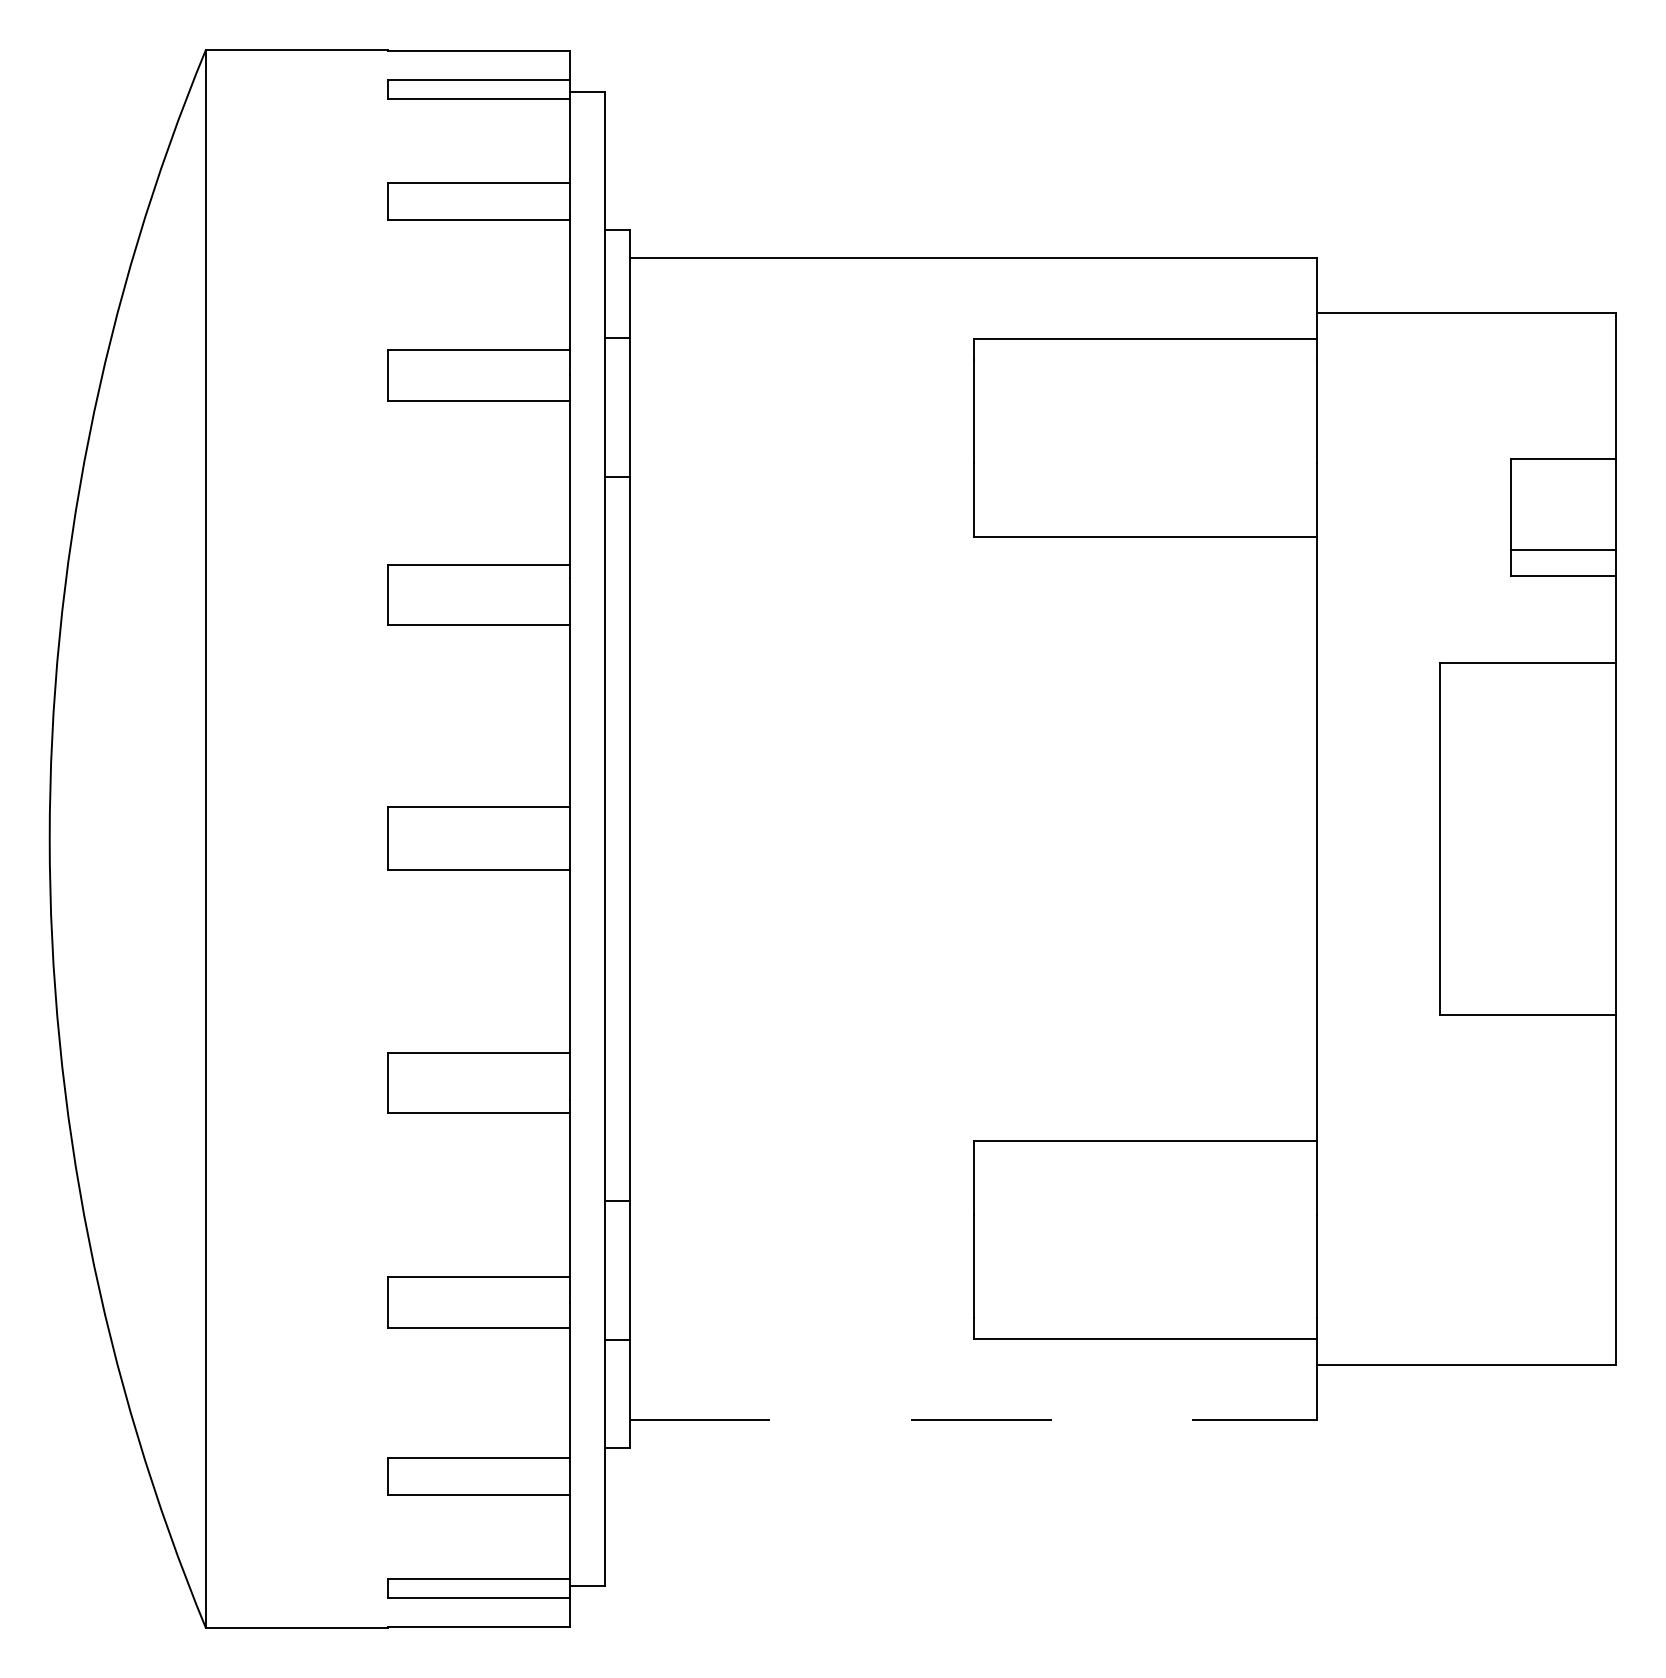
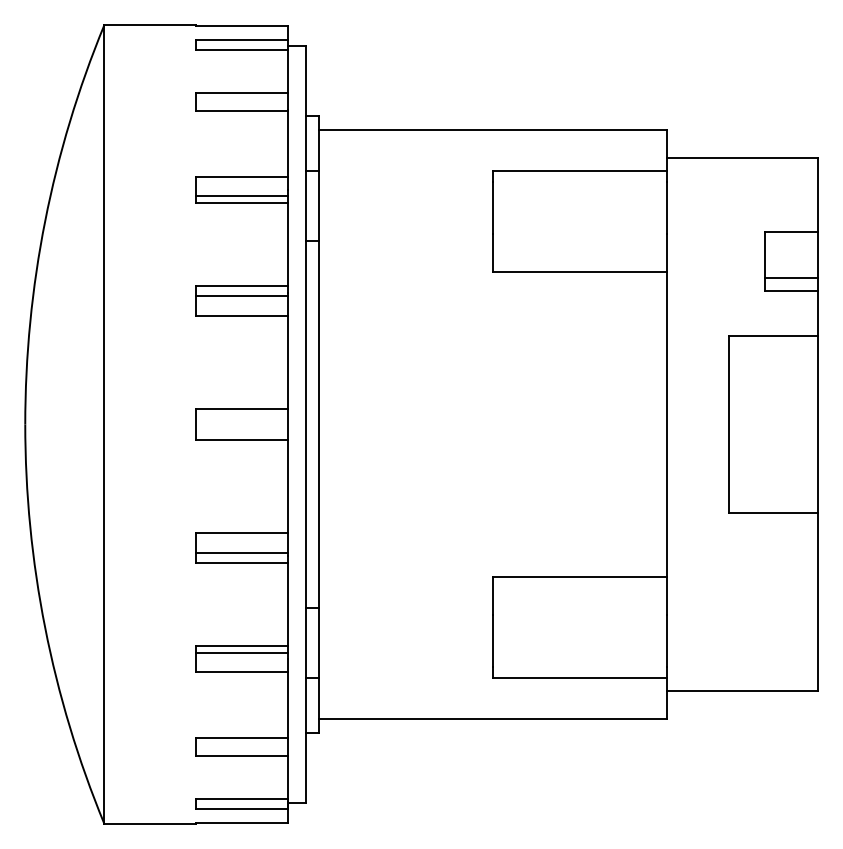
line: (479, 386) -> (242, 195), added
line: (479, 583) -> (242, 295), added
line: (479, 1094) -> (242, 553), added
line: (479, 1291) -> (242, 653), added
line: (973, 1420) -> (492, 718), dashed -> solid

